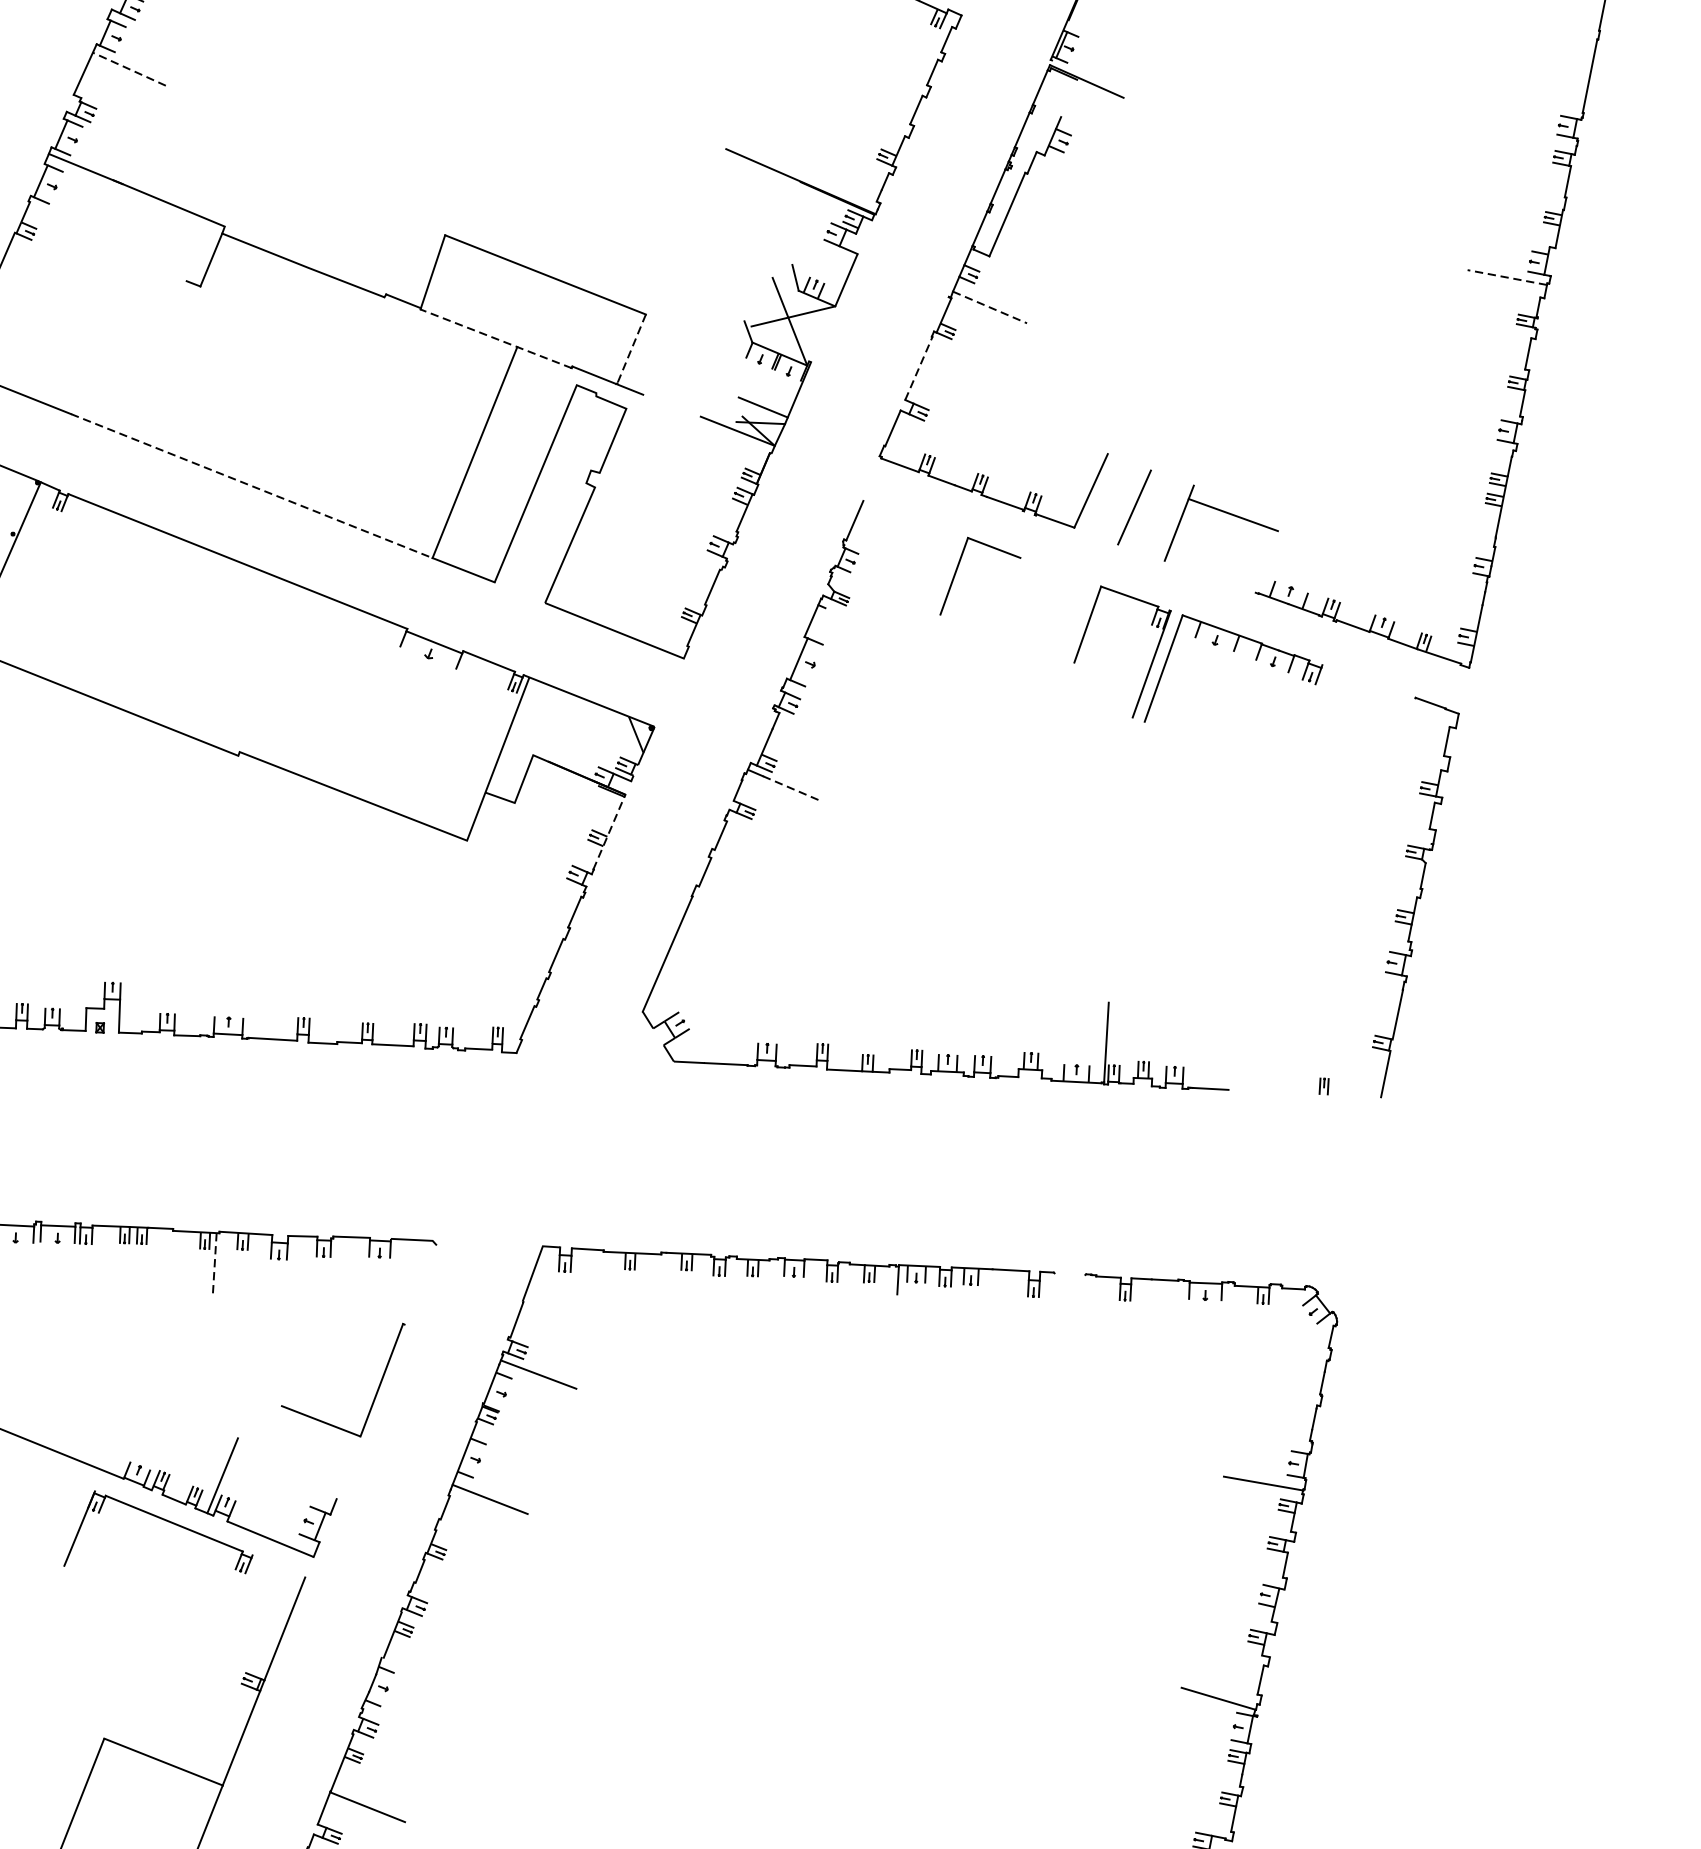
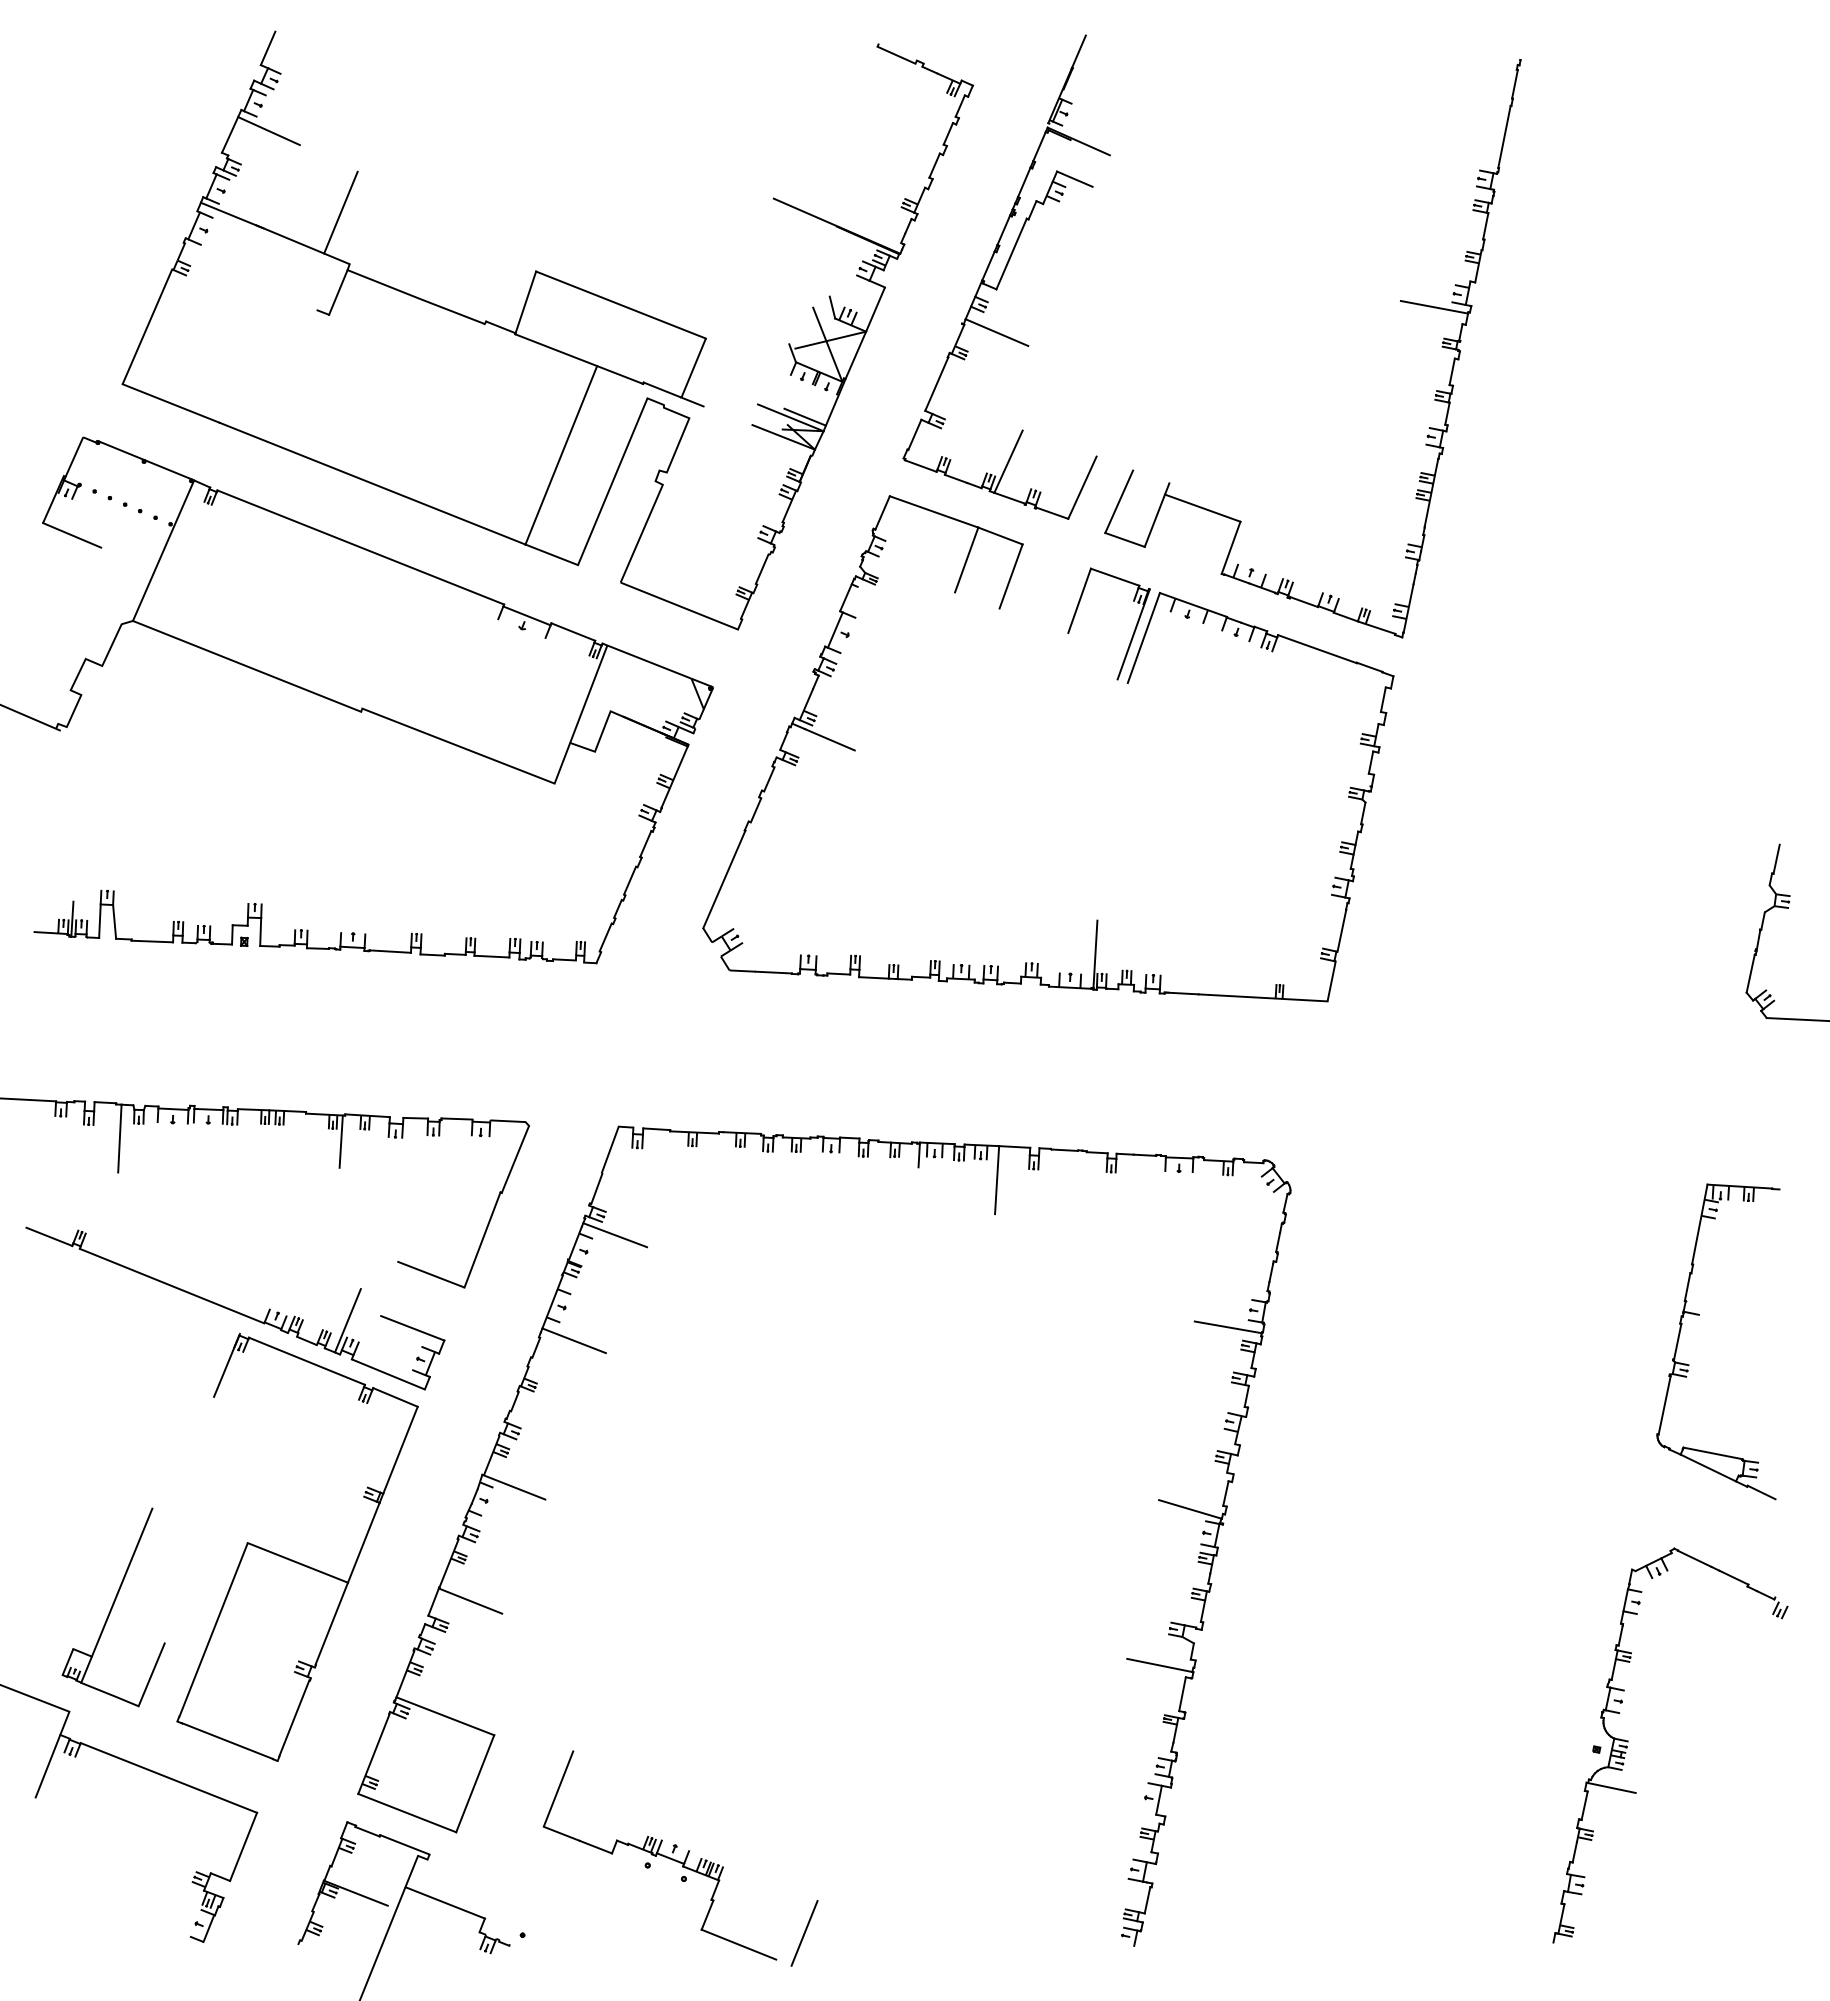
line: (129, 69) -> (269, 131), dashed -> solid
line: (1081, 125) -> (1074, 178), added
line: (213, 165) -> (340, 212), added
line: (1507, 277) -> (1434, 307), dashed -> solid
line: (990, 307) -> (997, 332), dashed -> solid
line: (822, 333) -> (855, 354), added
line: (496, 339) -> (579, 359), dashed -> solid
line: (631, 349) -> (693, 368), dashed -> solid
line: (918, 367) -> (936, 383), dashed -> solid
line: (745, 407) -> (790, 417), added
line: (1003, 459) -> (1008, 461), added
line: (251, 485) -> (372, 483), dashed -> solid
line: (914, 518) -> (933, 511), added
line: (1140, 552) -> (1124, 539), added
line: (1266, 561) -> (1230, 547), added
line: (1006, 595) -> (1010, 576), added
line: (1368, 682) -> (1317, 649), added
line: (793, 788) -> (830, 739), dashed -> solid
line: (608, 832) -> (674, 776), dashed -> solid
line: (1303, 1093) -> (1262, 997), added
line: (215, 1265) -> (341, 1142), dashed -> solid
line: (1069, 1273) -> (1064, 1149), added
line: (420, 1283) -> (515, 1158), added
line: (990, 1309) -> (997, 1180), added
line: (299, 1484) -> (412, 1328), added
line: (278, 1566) -> (395, 1397), added
line: (418, 1671) -> (513, 1486), added

